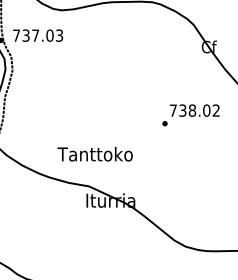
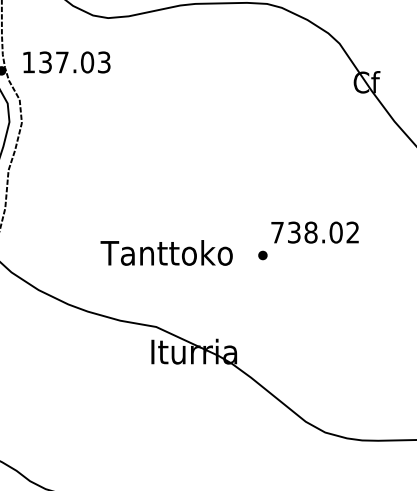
text: (16, 35) -> (28, 62), 737.03 -> 137.03
text: (190, 115) -> (307, 241), moved
text: (94, 153) -> (165, 251), moved

